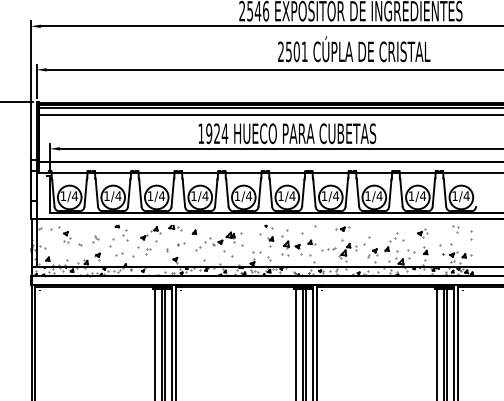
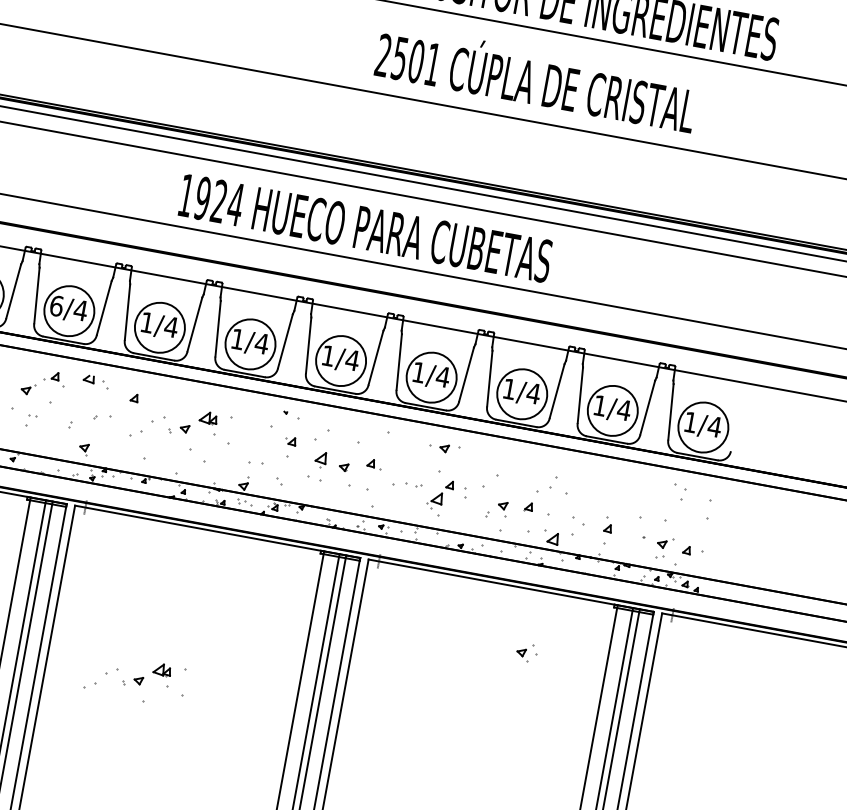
text: (150, 196) -> (56, 306), 1/4 -> 6/4
part: (422, 233) -> (526, 653), moved
part: (219, 362) -> (136, 678), added

